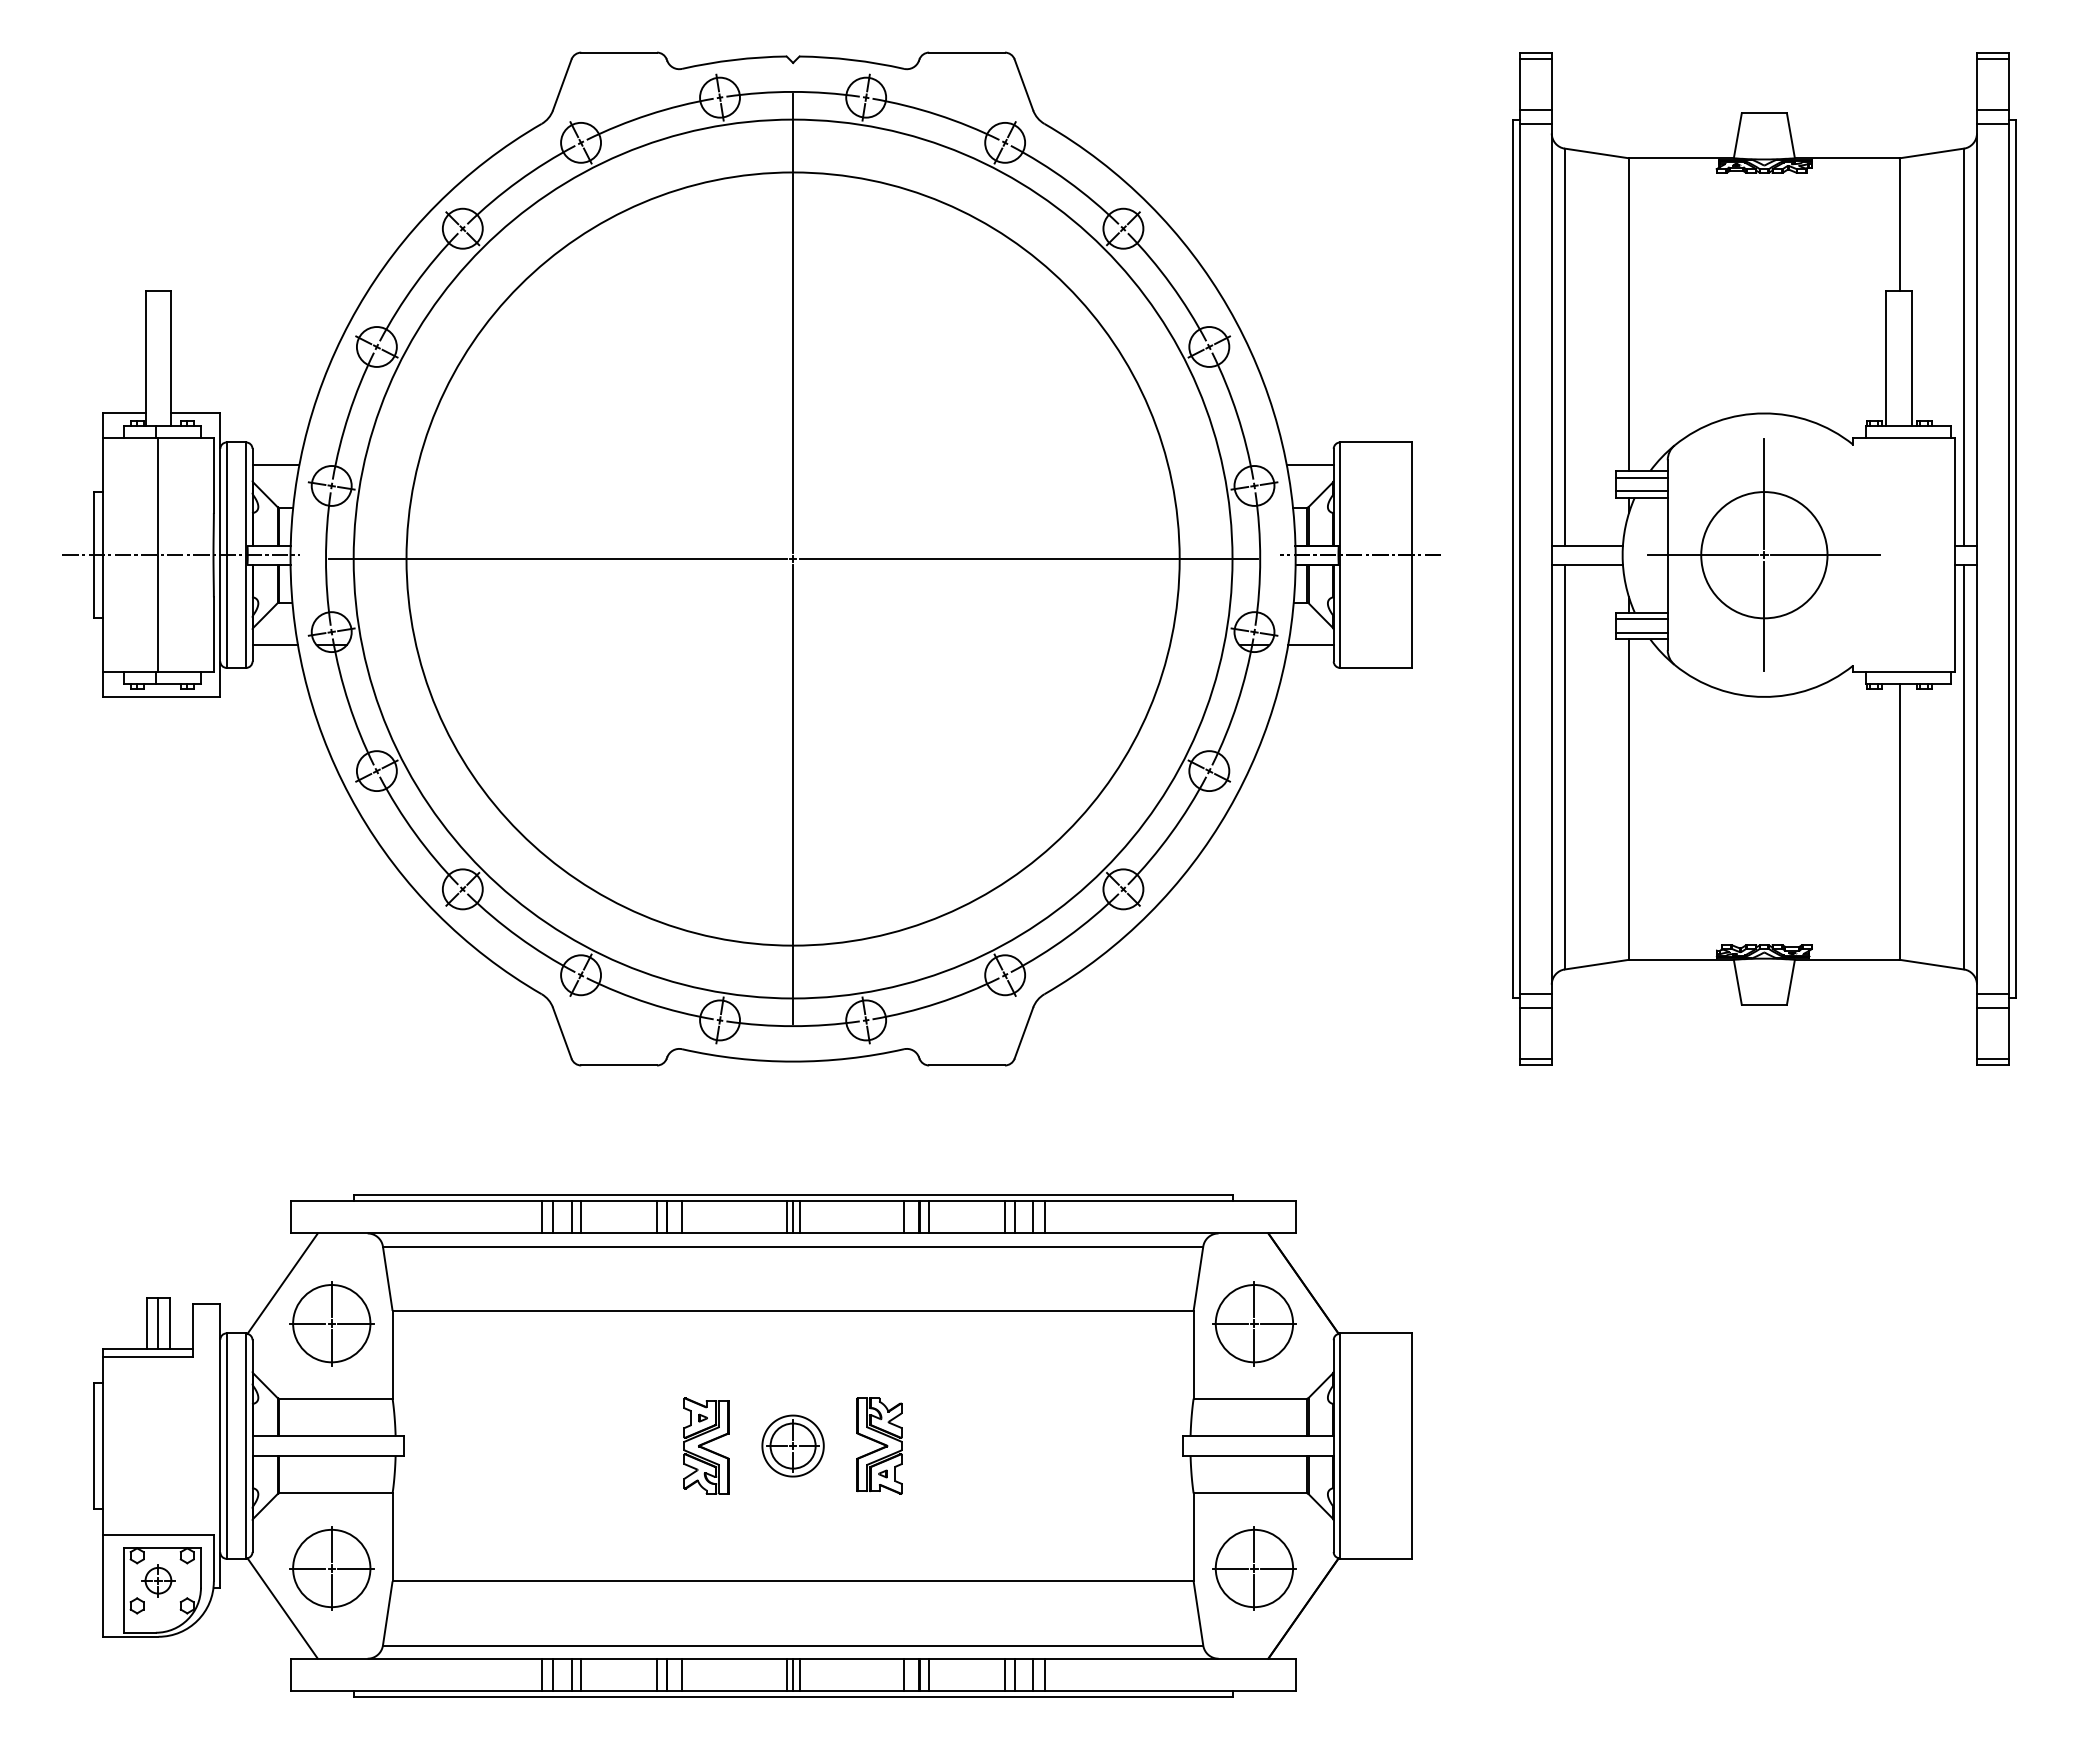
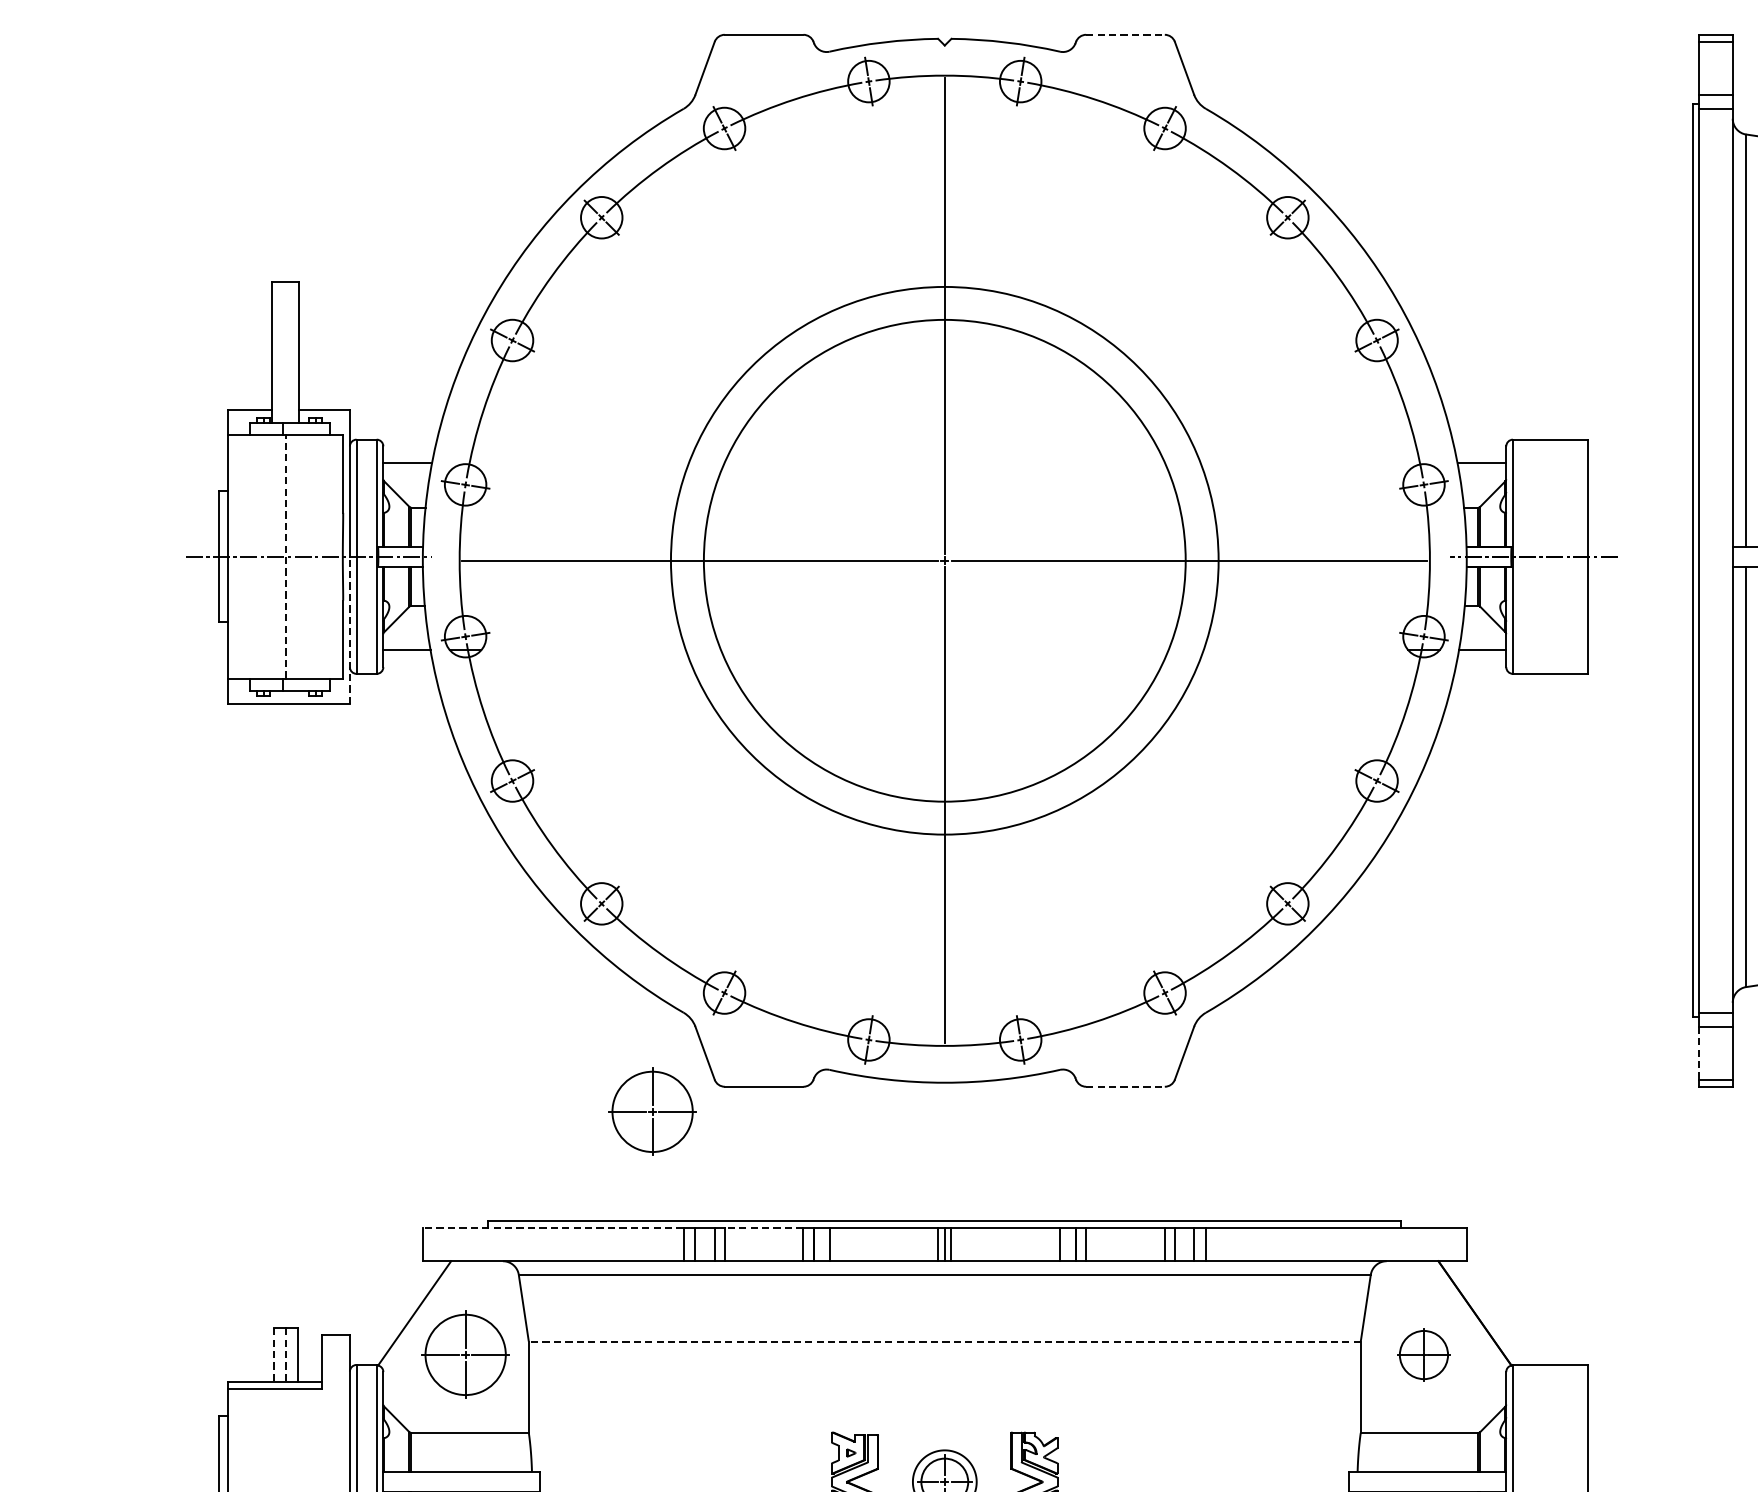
line: (967, 52) -> (1125, 34), solid -> dashed
line: (158, 554) -> (285, 556), solid -> dashed
circle: (792, 558) -> (944, 560), size x0.6
circle: (792, 558) -> (944, 560), size x0.6
line: (220, 626) -> (350, 630), solid -> dashed
line: (1519, 1032) -> (1699, 1052), solid -> dashed
line: (967, 1065) -> (1125, 1086), solid -> dashed
part: (511, 1089) -> (652, 1111), added
line: (416, 1201) -> (553, 1228), solid -> dashed
line: (619, 1201) -> (764, 1228), solid -> dashed
line: (793, 1310) -> (945, 1341), solid -> dashed
line: (146, 1323) -> (273, 1354), solid -> dashed
line: (158, 1323) -> (285, 1354), solid -> dashed
part: (1254, 1323) -> (1424, 1354), size x0.6

